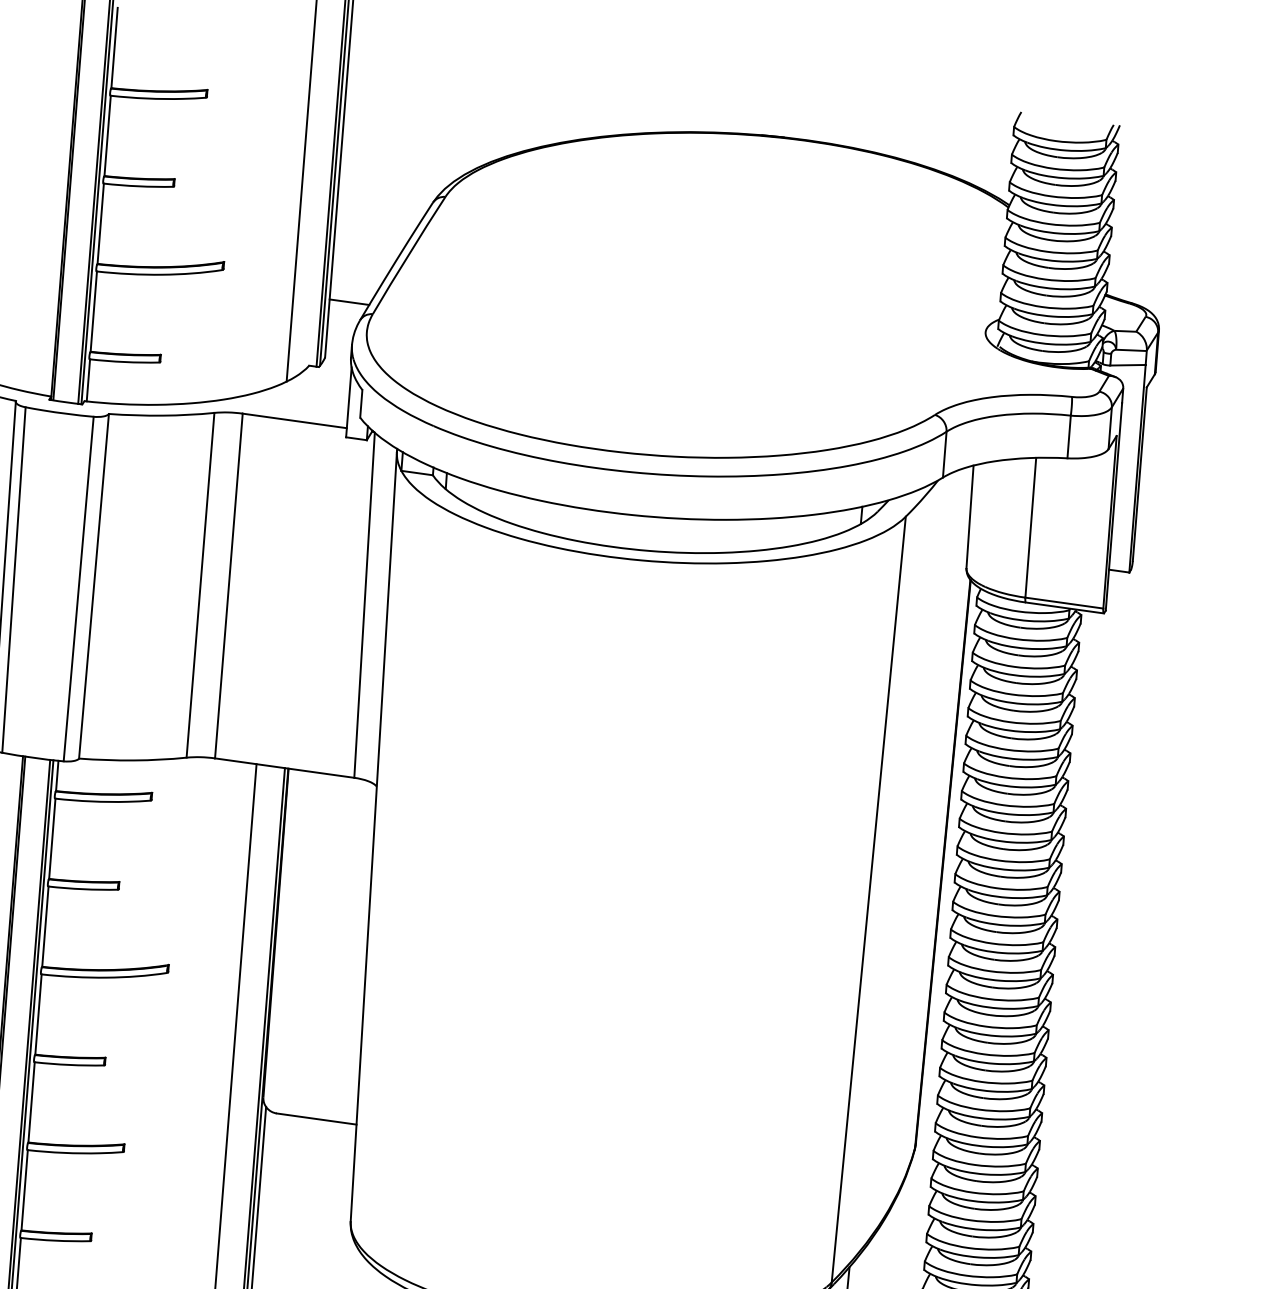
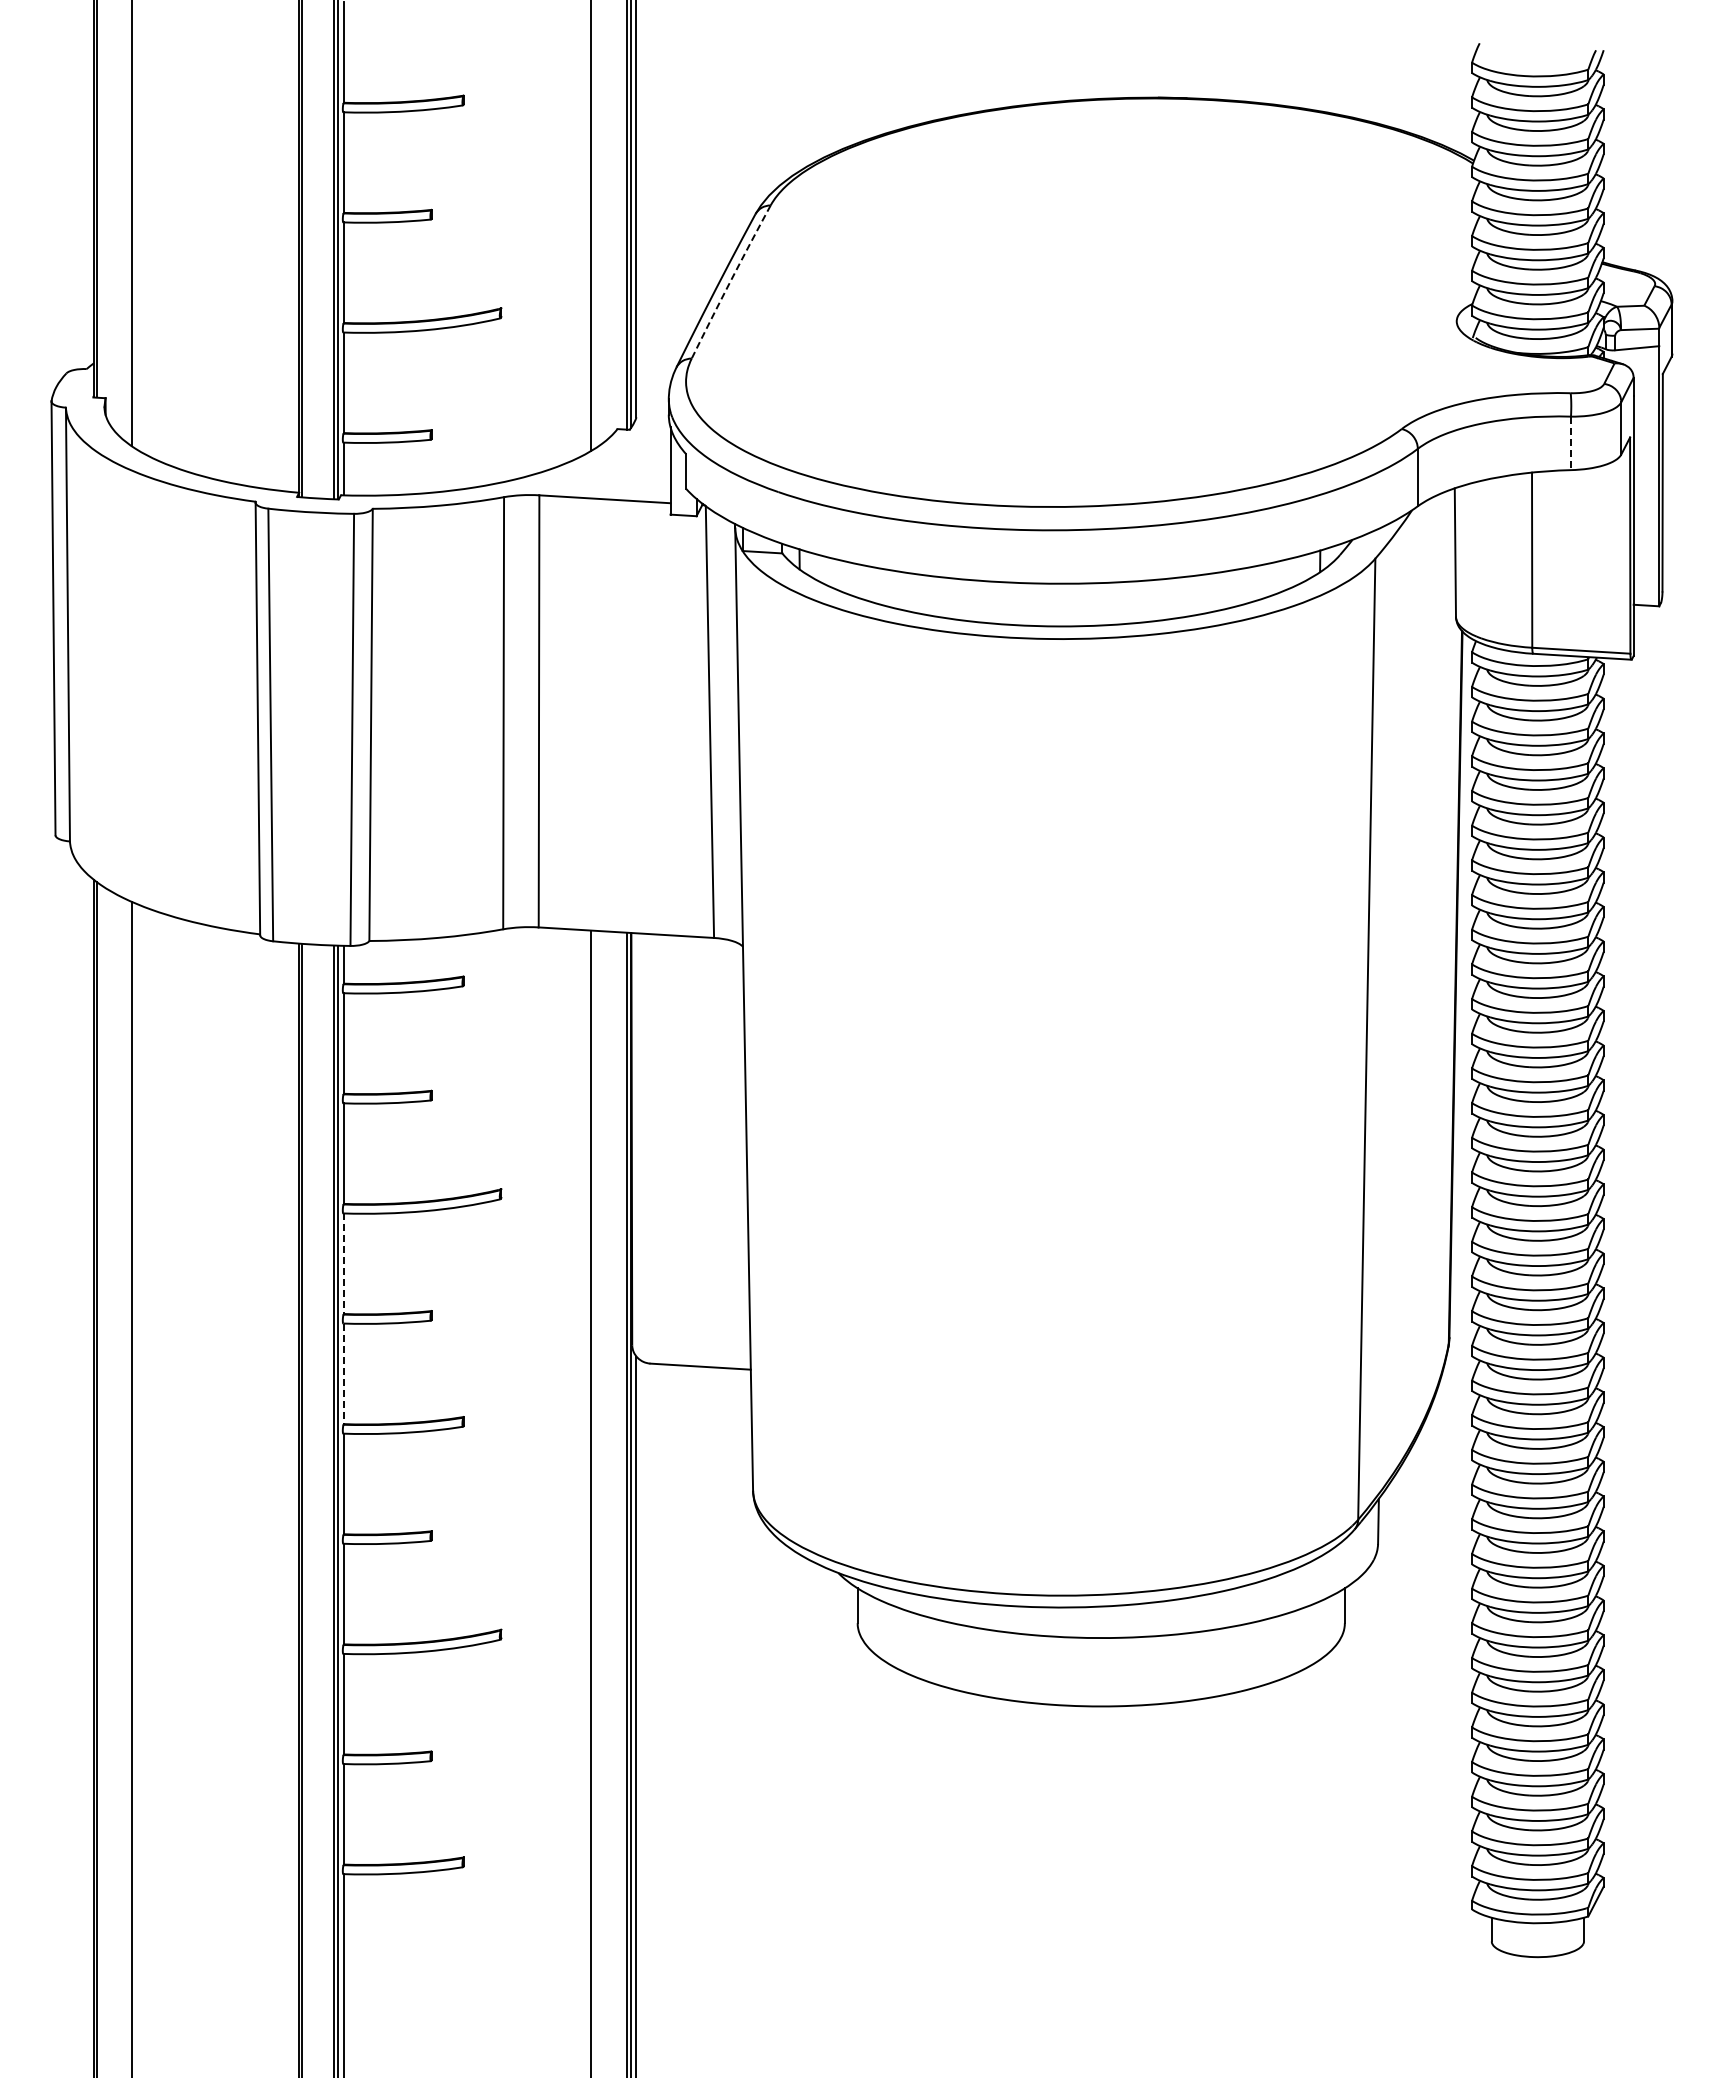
arc: (408, 255) -> (730, 281), solid -> dashed
line: (349, 301) -> (661, 345), removed
line: (1068, 437) -> (1570, 443), solid -> dashed
line: (38, 1015) -> (343, 1264), solid -> dashed
line: (31, 1102) -> (343, 1374), solid -> dashed

